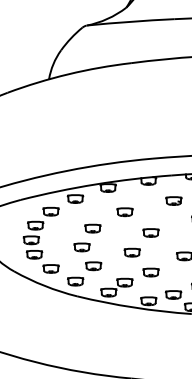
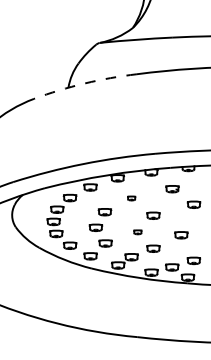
arc: (68, 74) -> (84, 83), solid -> dashed
part: (124, 212) -> (131, 198), size x0.6
part: (131, 253) -> (137, 232), size x0.6

